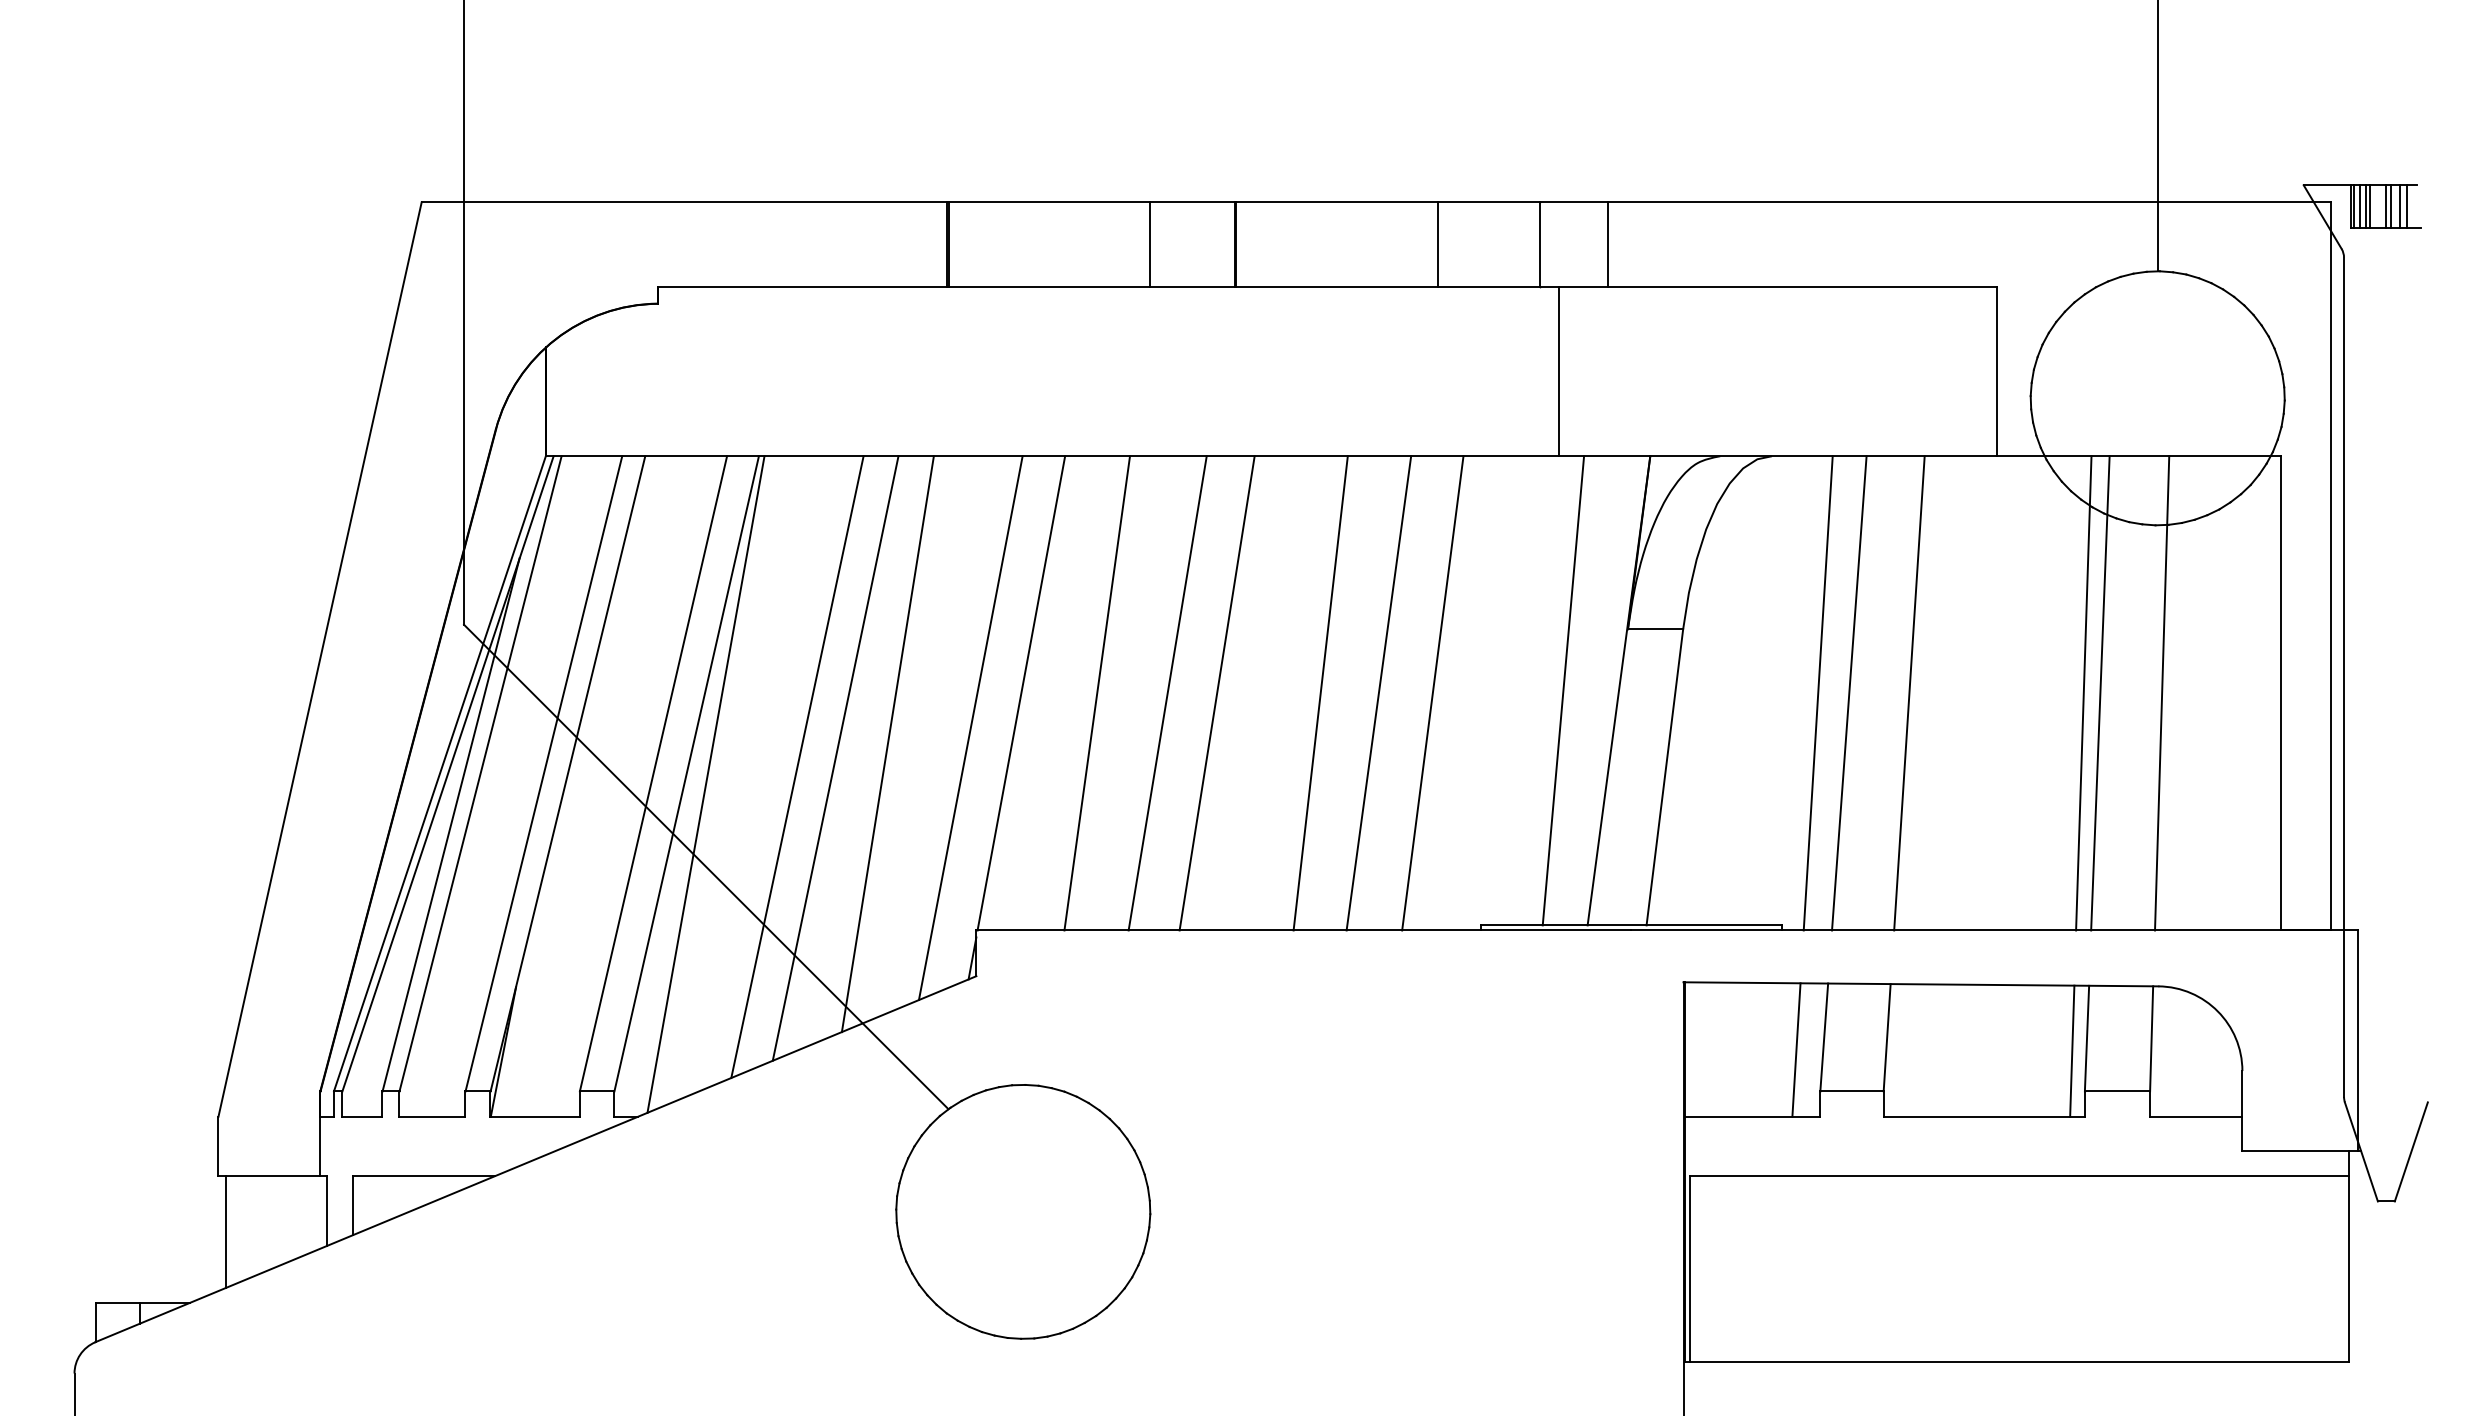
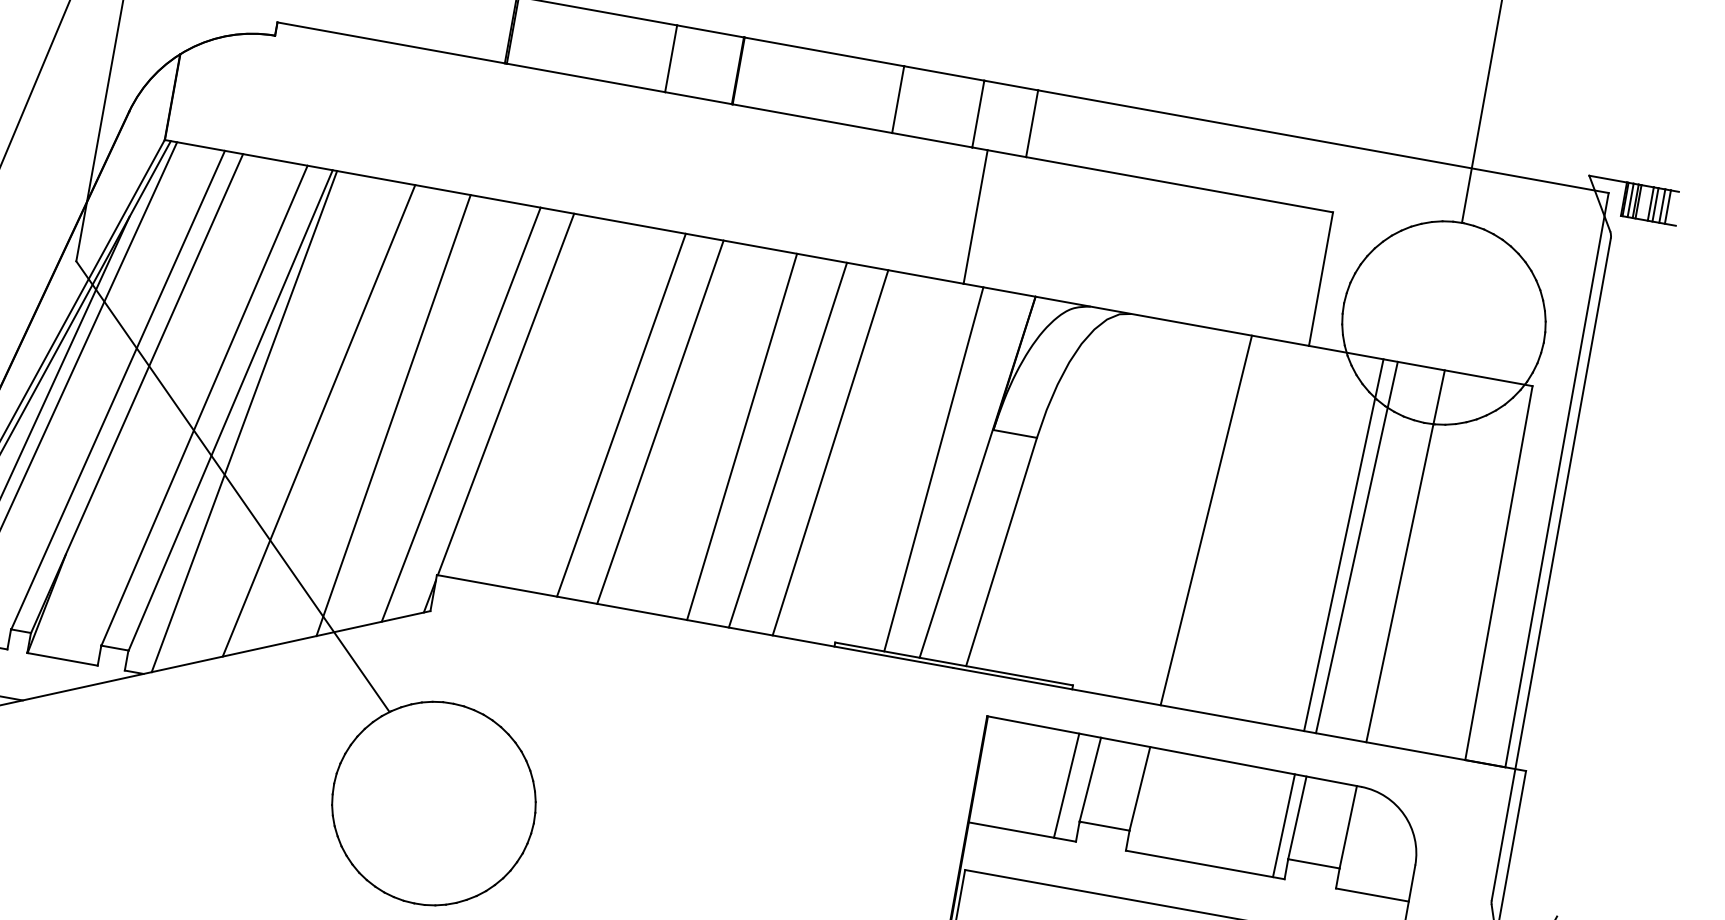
line: (1097, 693) -> (566, 405), removed
line: (1817, 693) -> (1133, 507), removed
line: (1849, 693) -> (1159, 512), removed
line: (835, 758) -> (350, 419), removed

